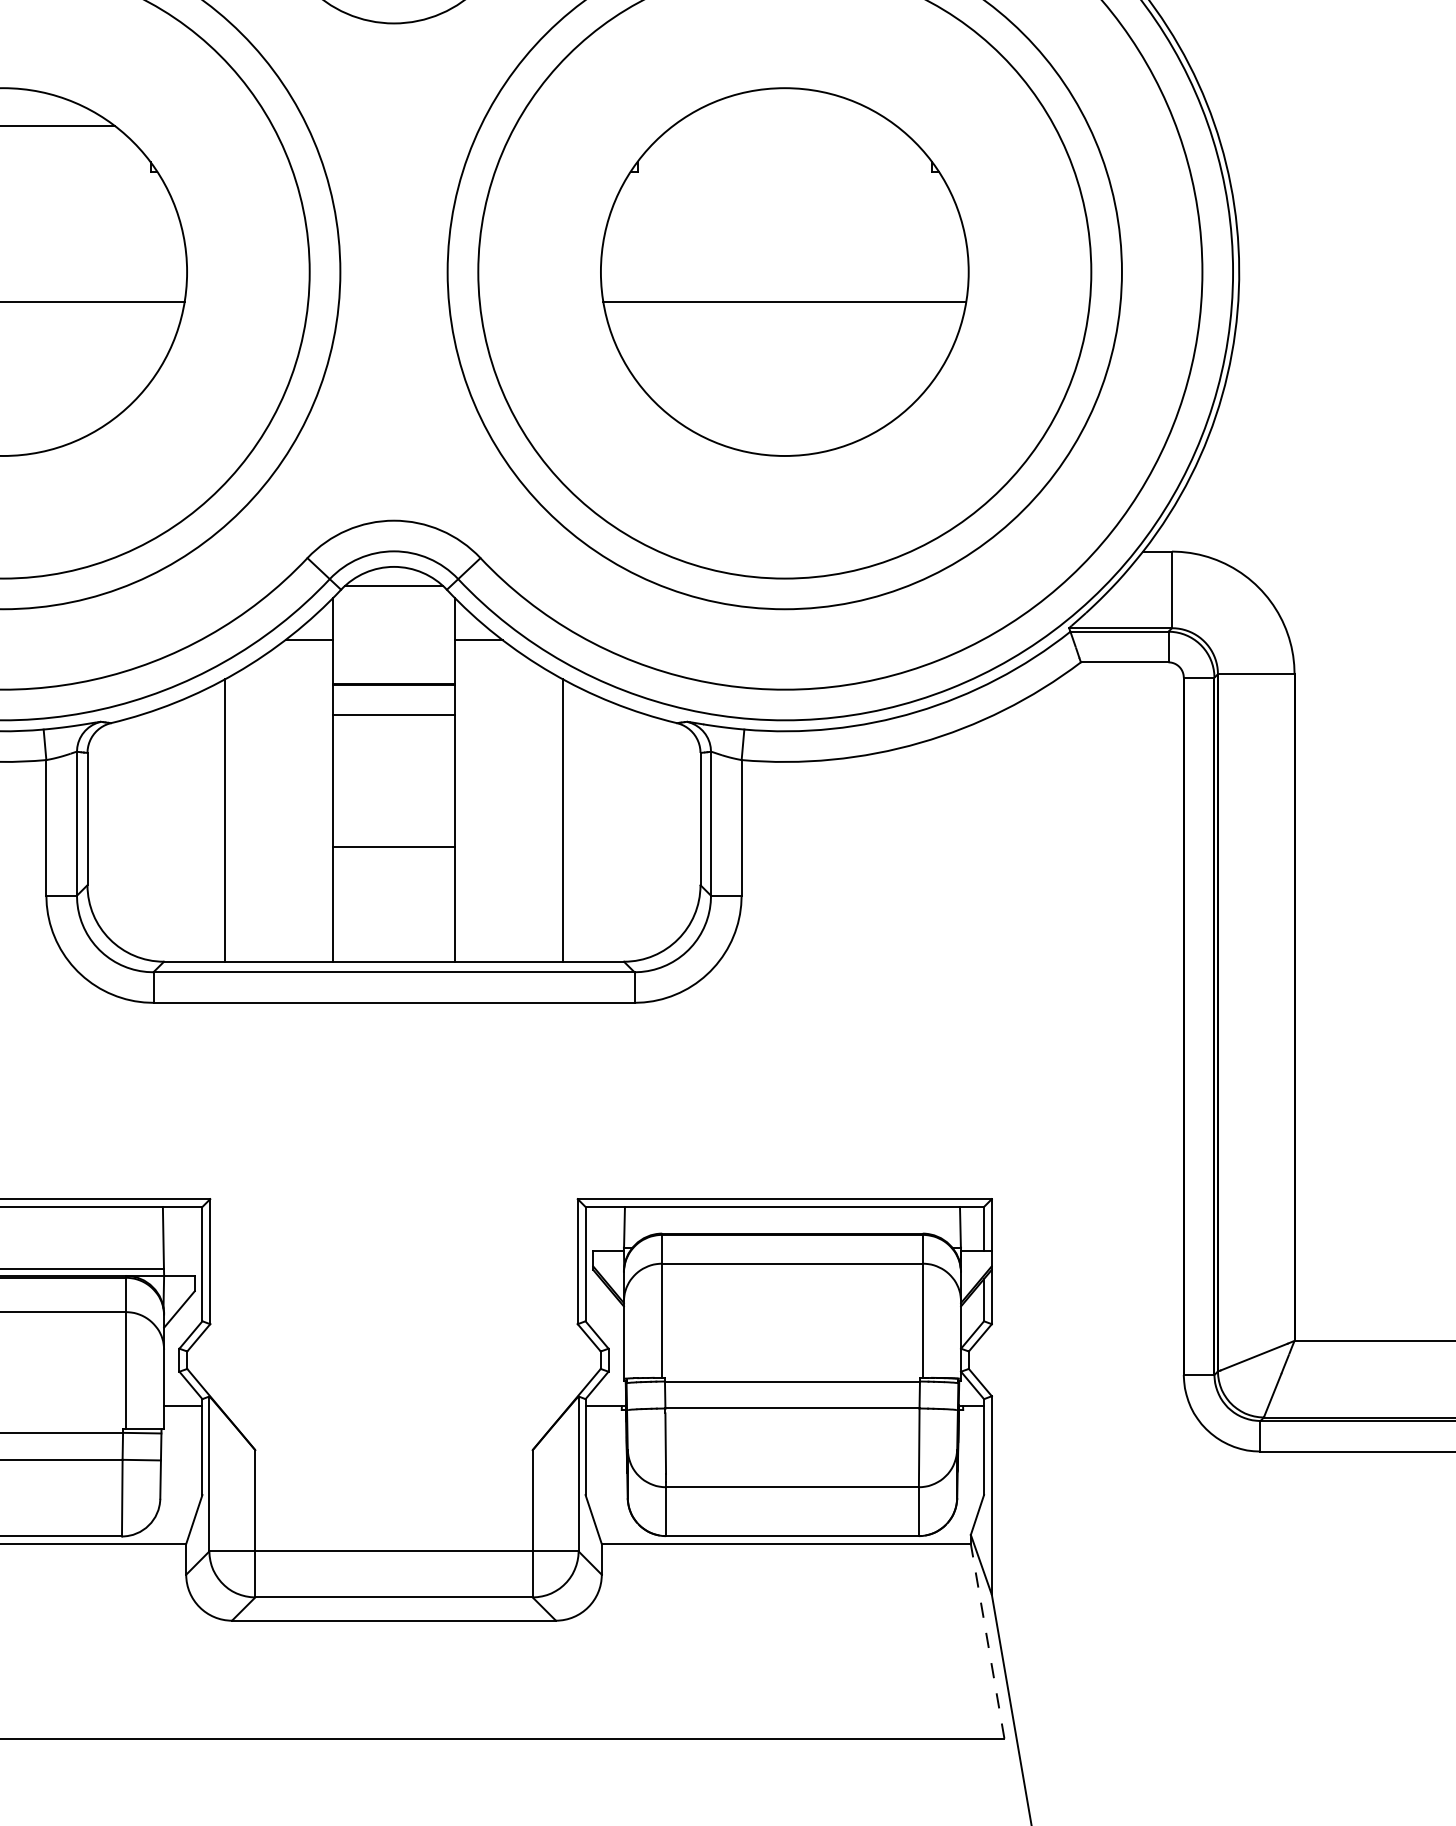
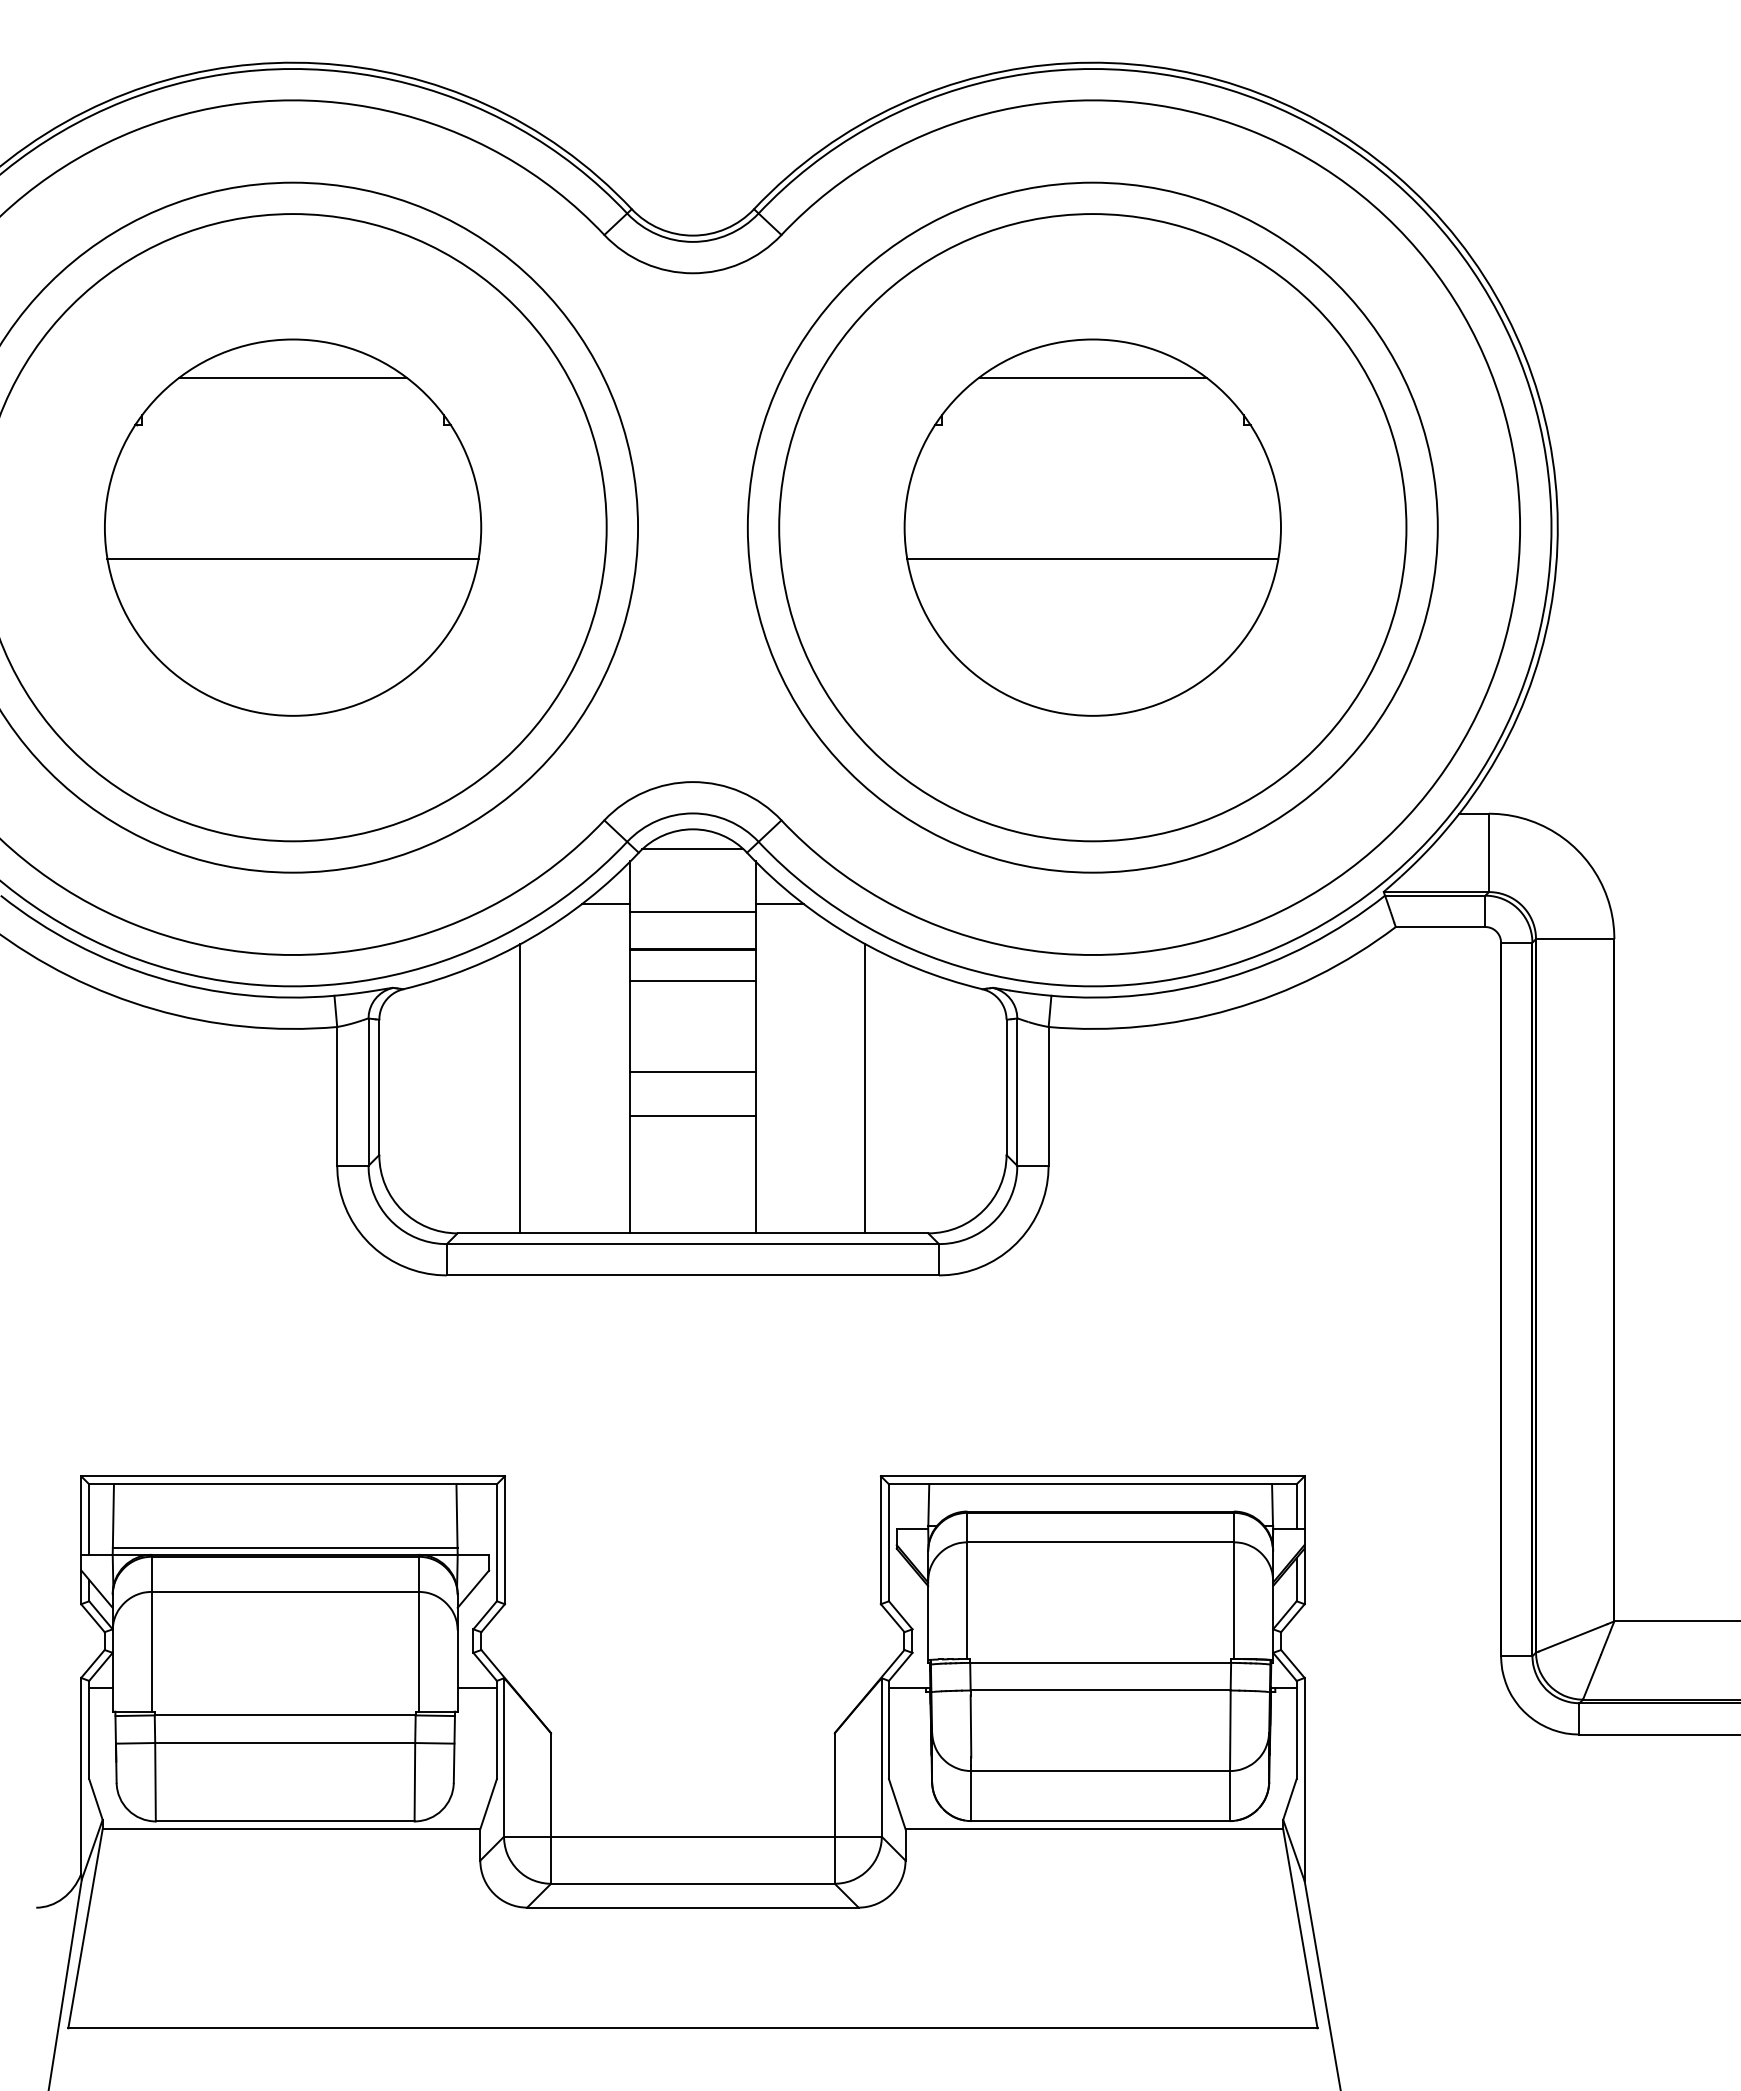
line: (784, 126) -> (1092, 378), added
line: (393, 647) -> (692, 911), added
line: (393, 803) -> (692, 1071), added
line: (987, 1641) -> (1300, 1928), dashed -> solid

